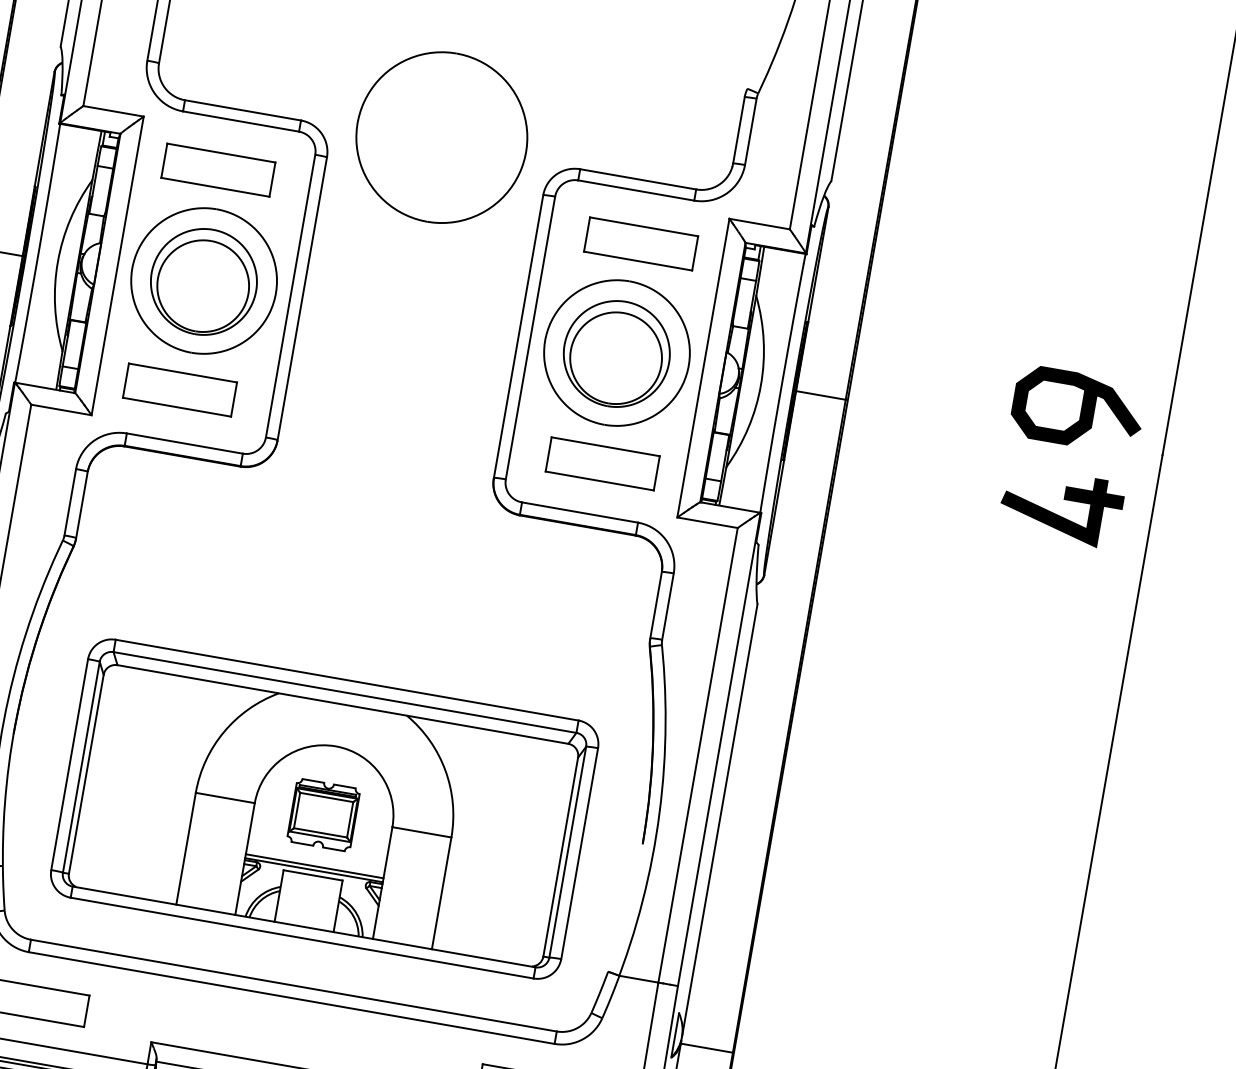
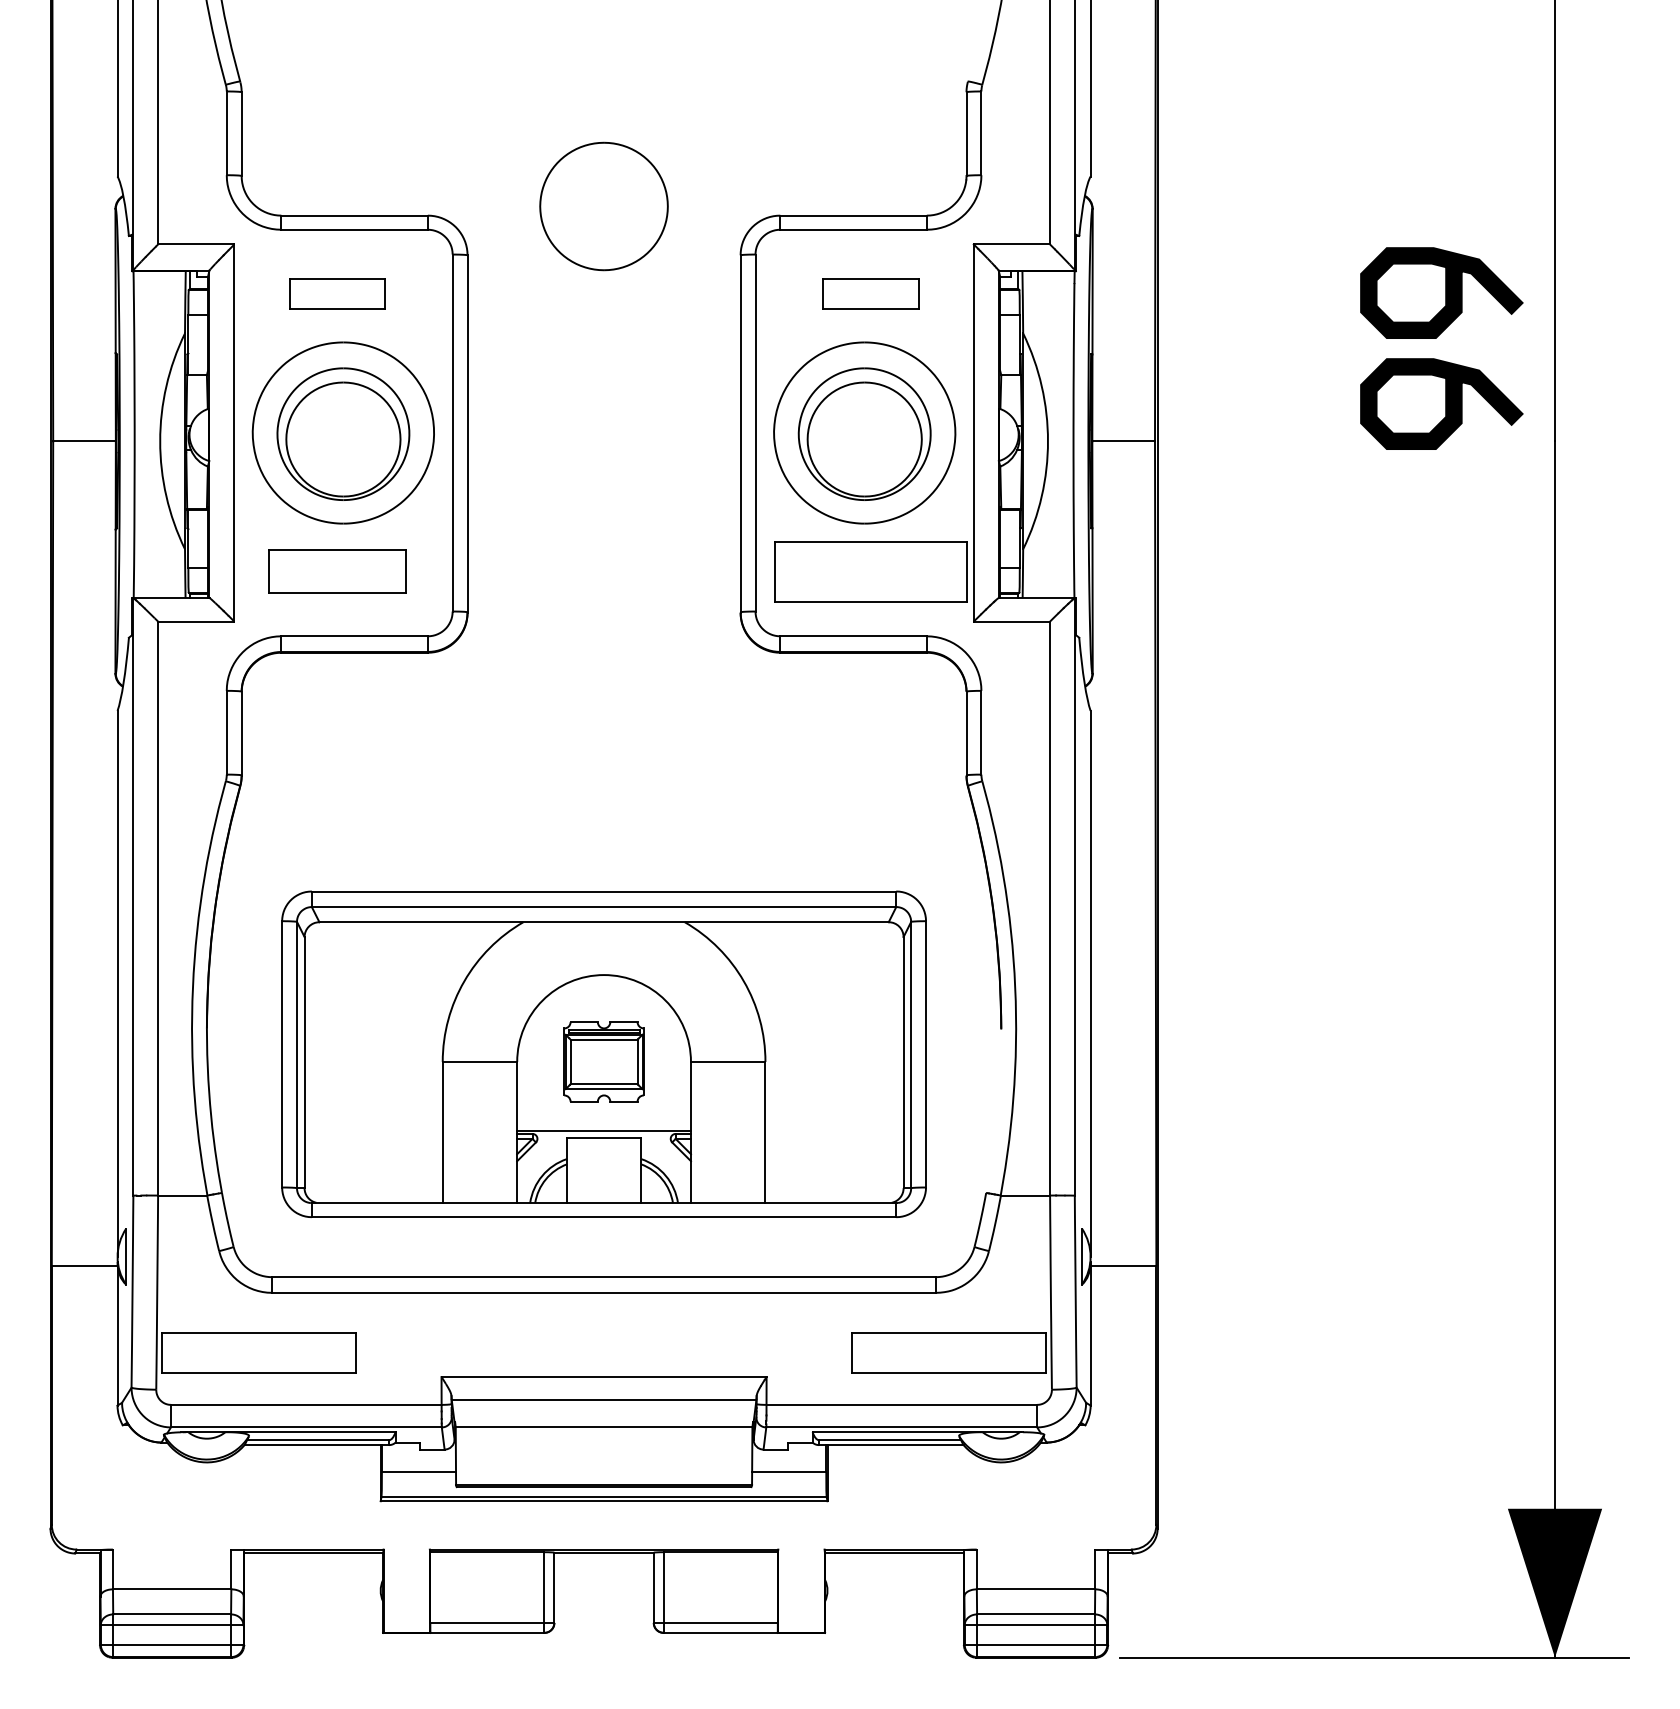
part: (441, 137) -> (603, 206), size x0.6
part: (218, 170) -> (337, 294), size x0.7
part: (640, 244) -> (870, 294), size x0.7
curve: (1096, 322) -> (1445, 292), added
part: (602, 463) -> (870, 571), size x1.4
part: (1063, 499) -> (1443, 516), removed
line: (314, 866) -> (603, 1126), removed

